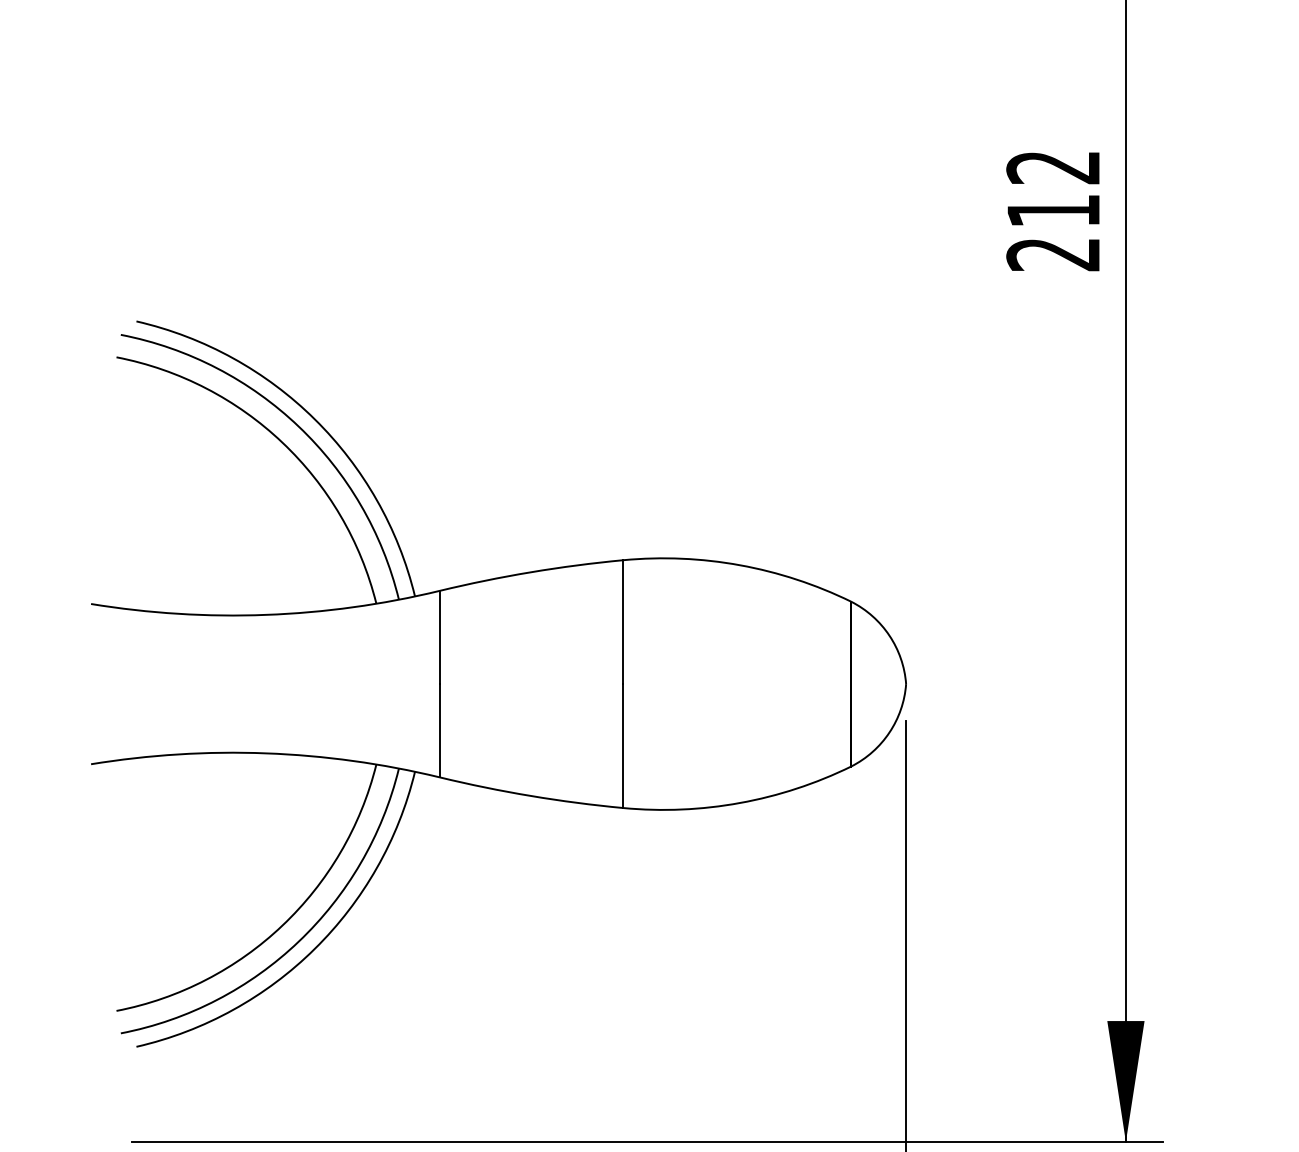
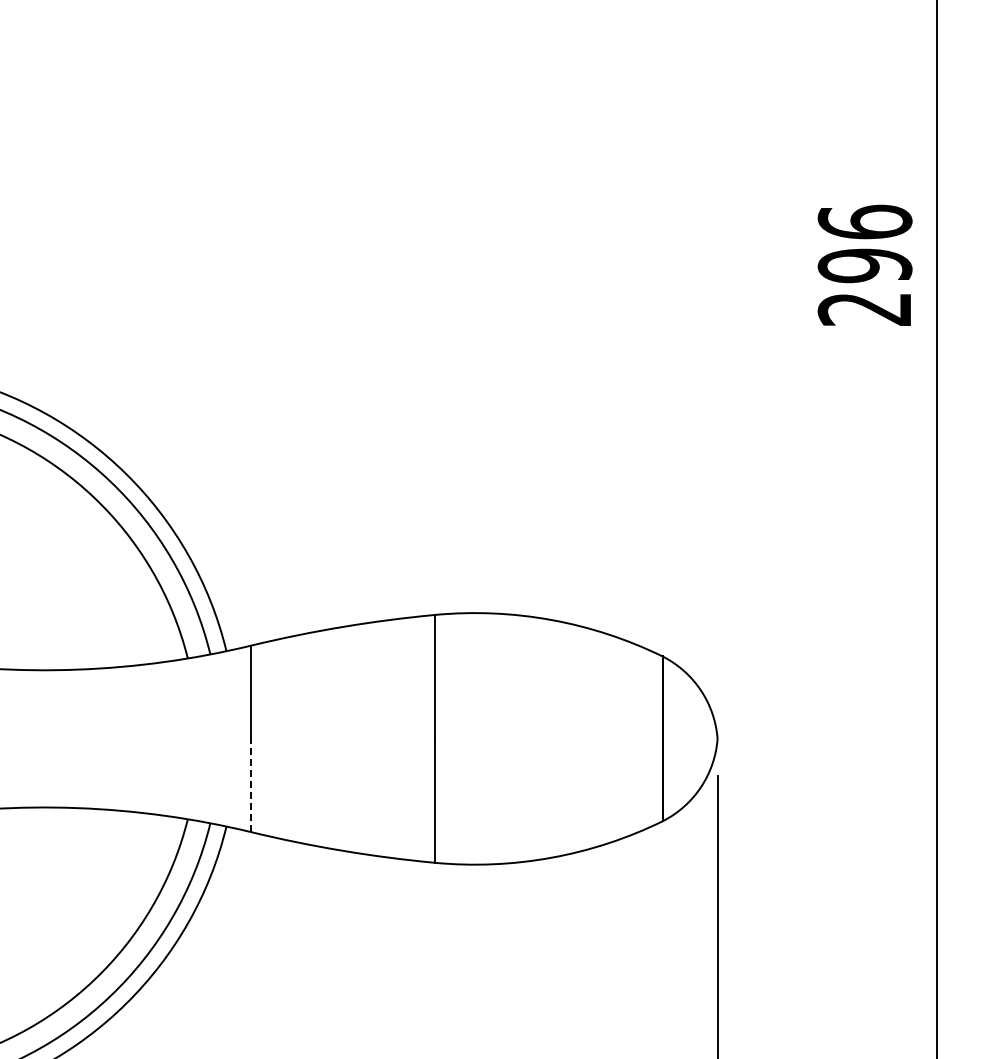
text: (1053, 189) -> (864, 244), 212 -> 296
line: (439, 730) -> (250, 785), solid -> dashed

